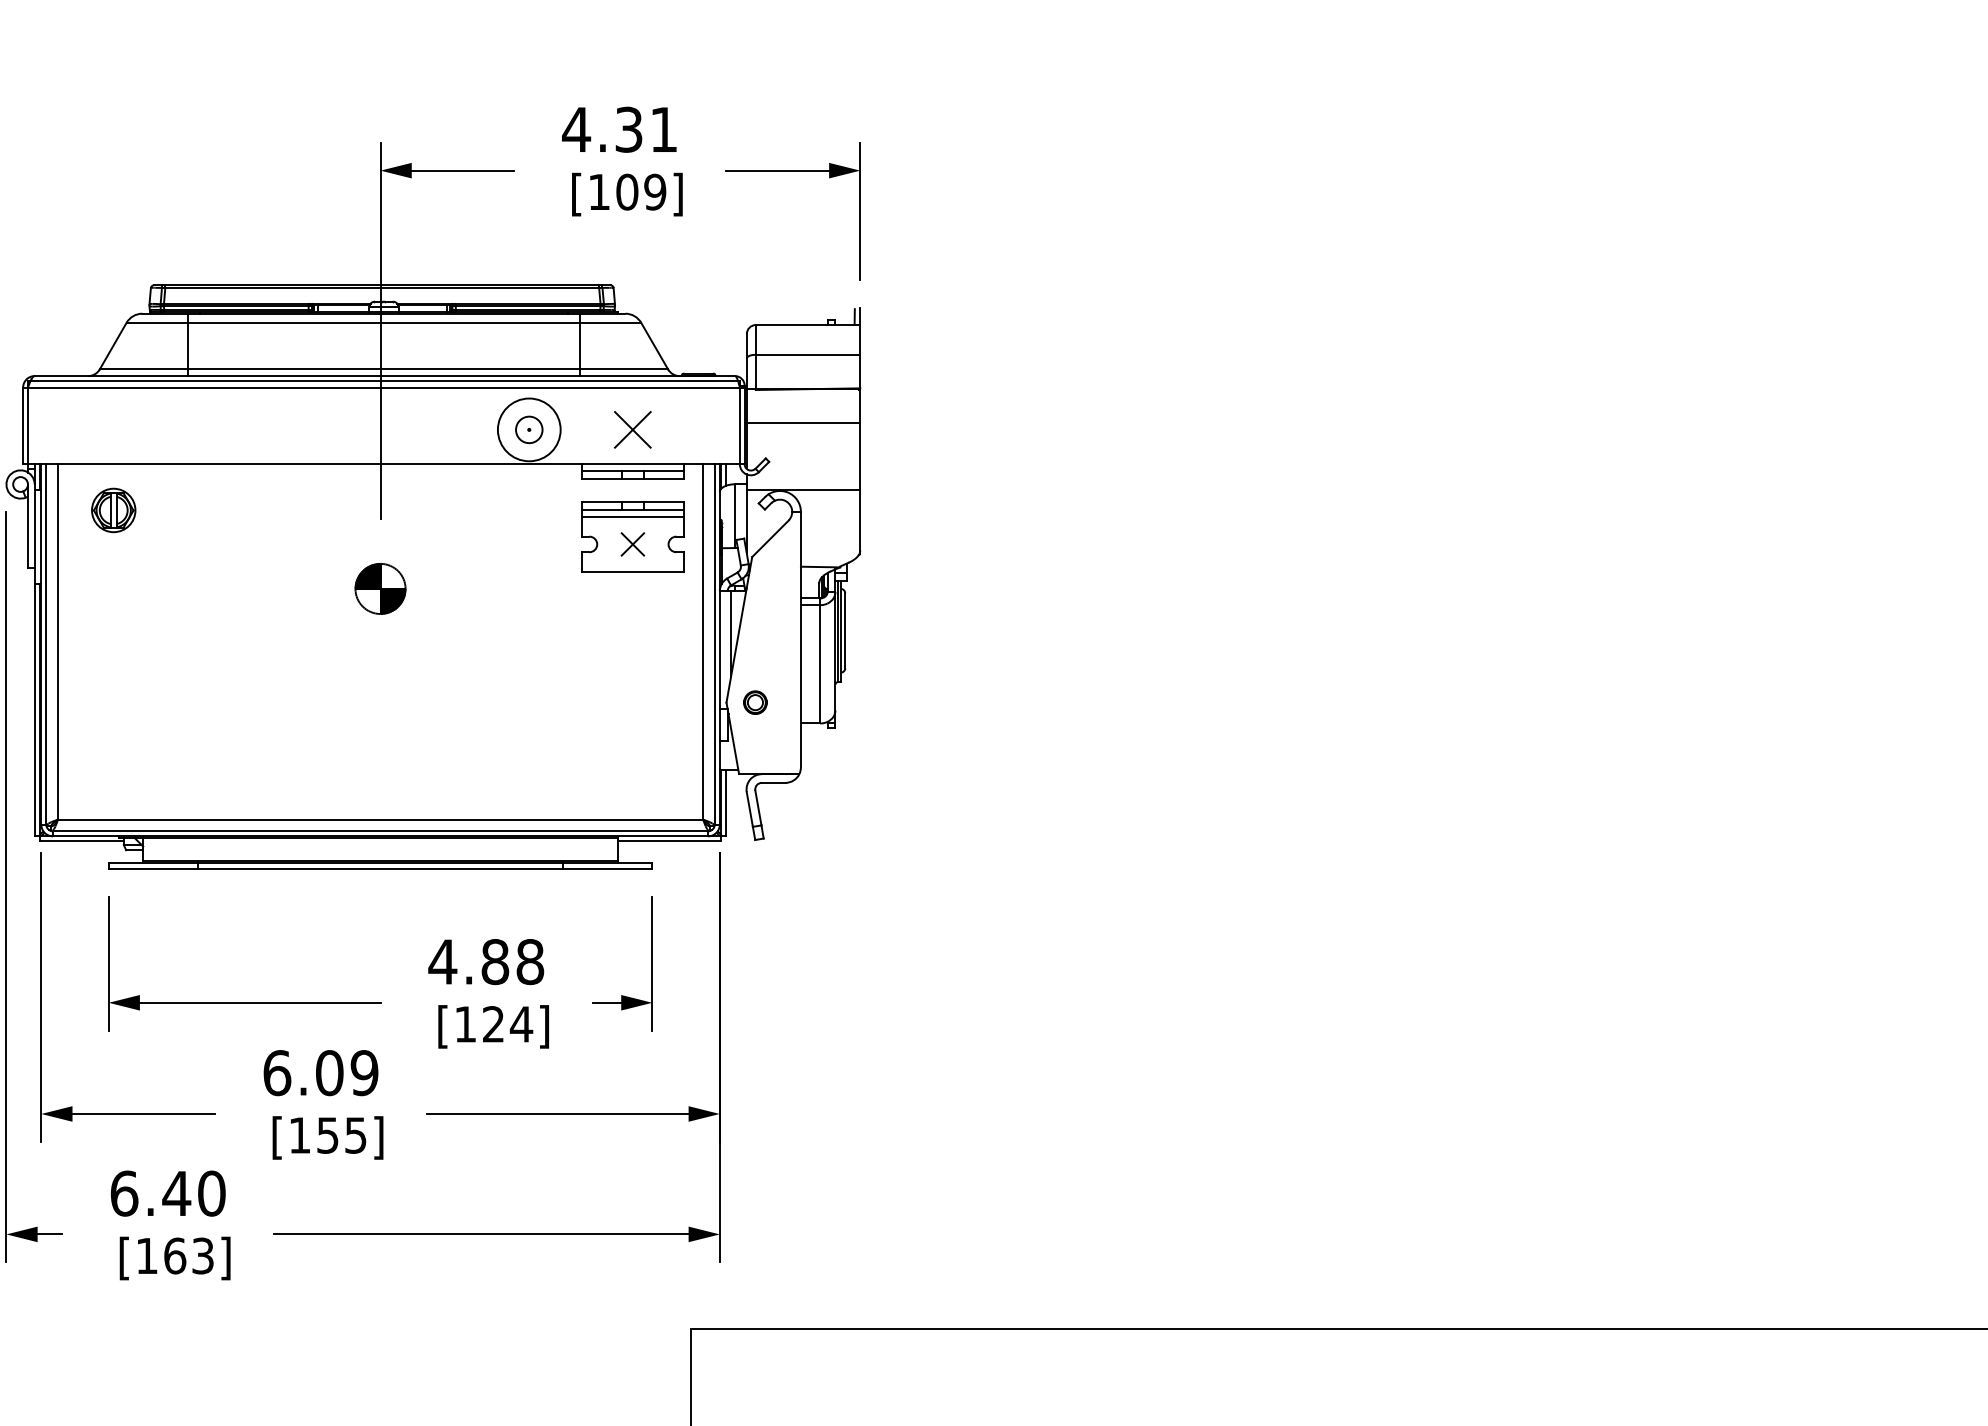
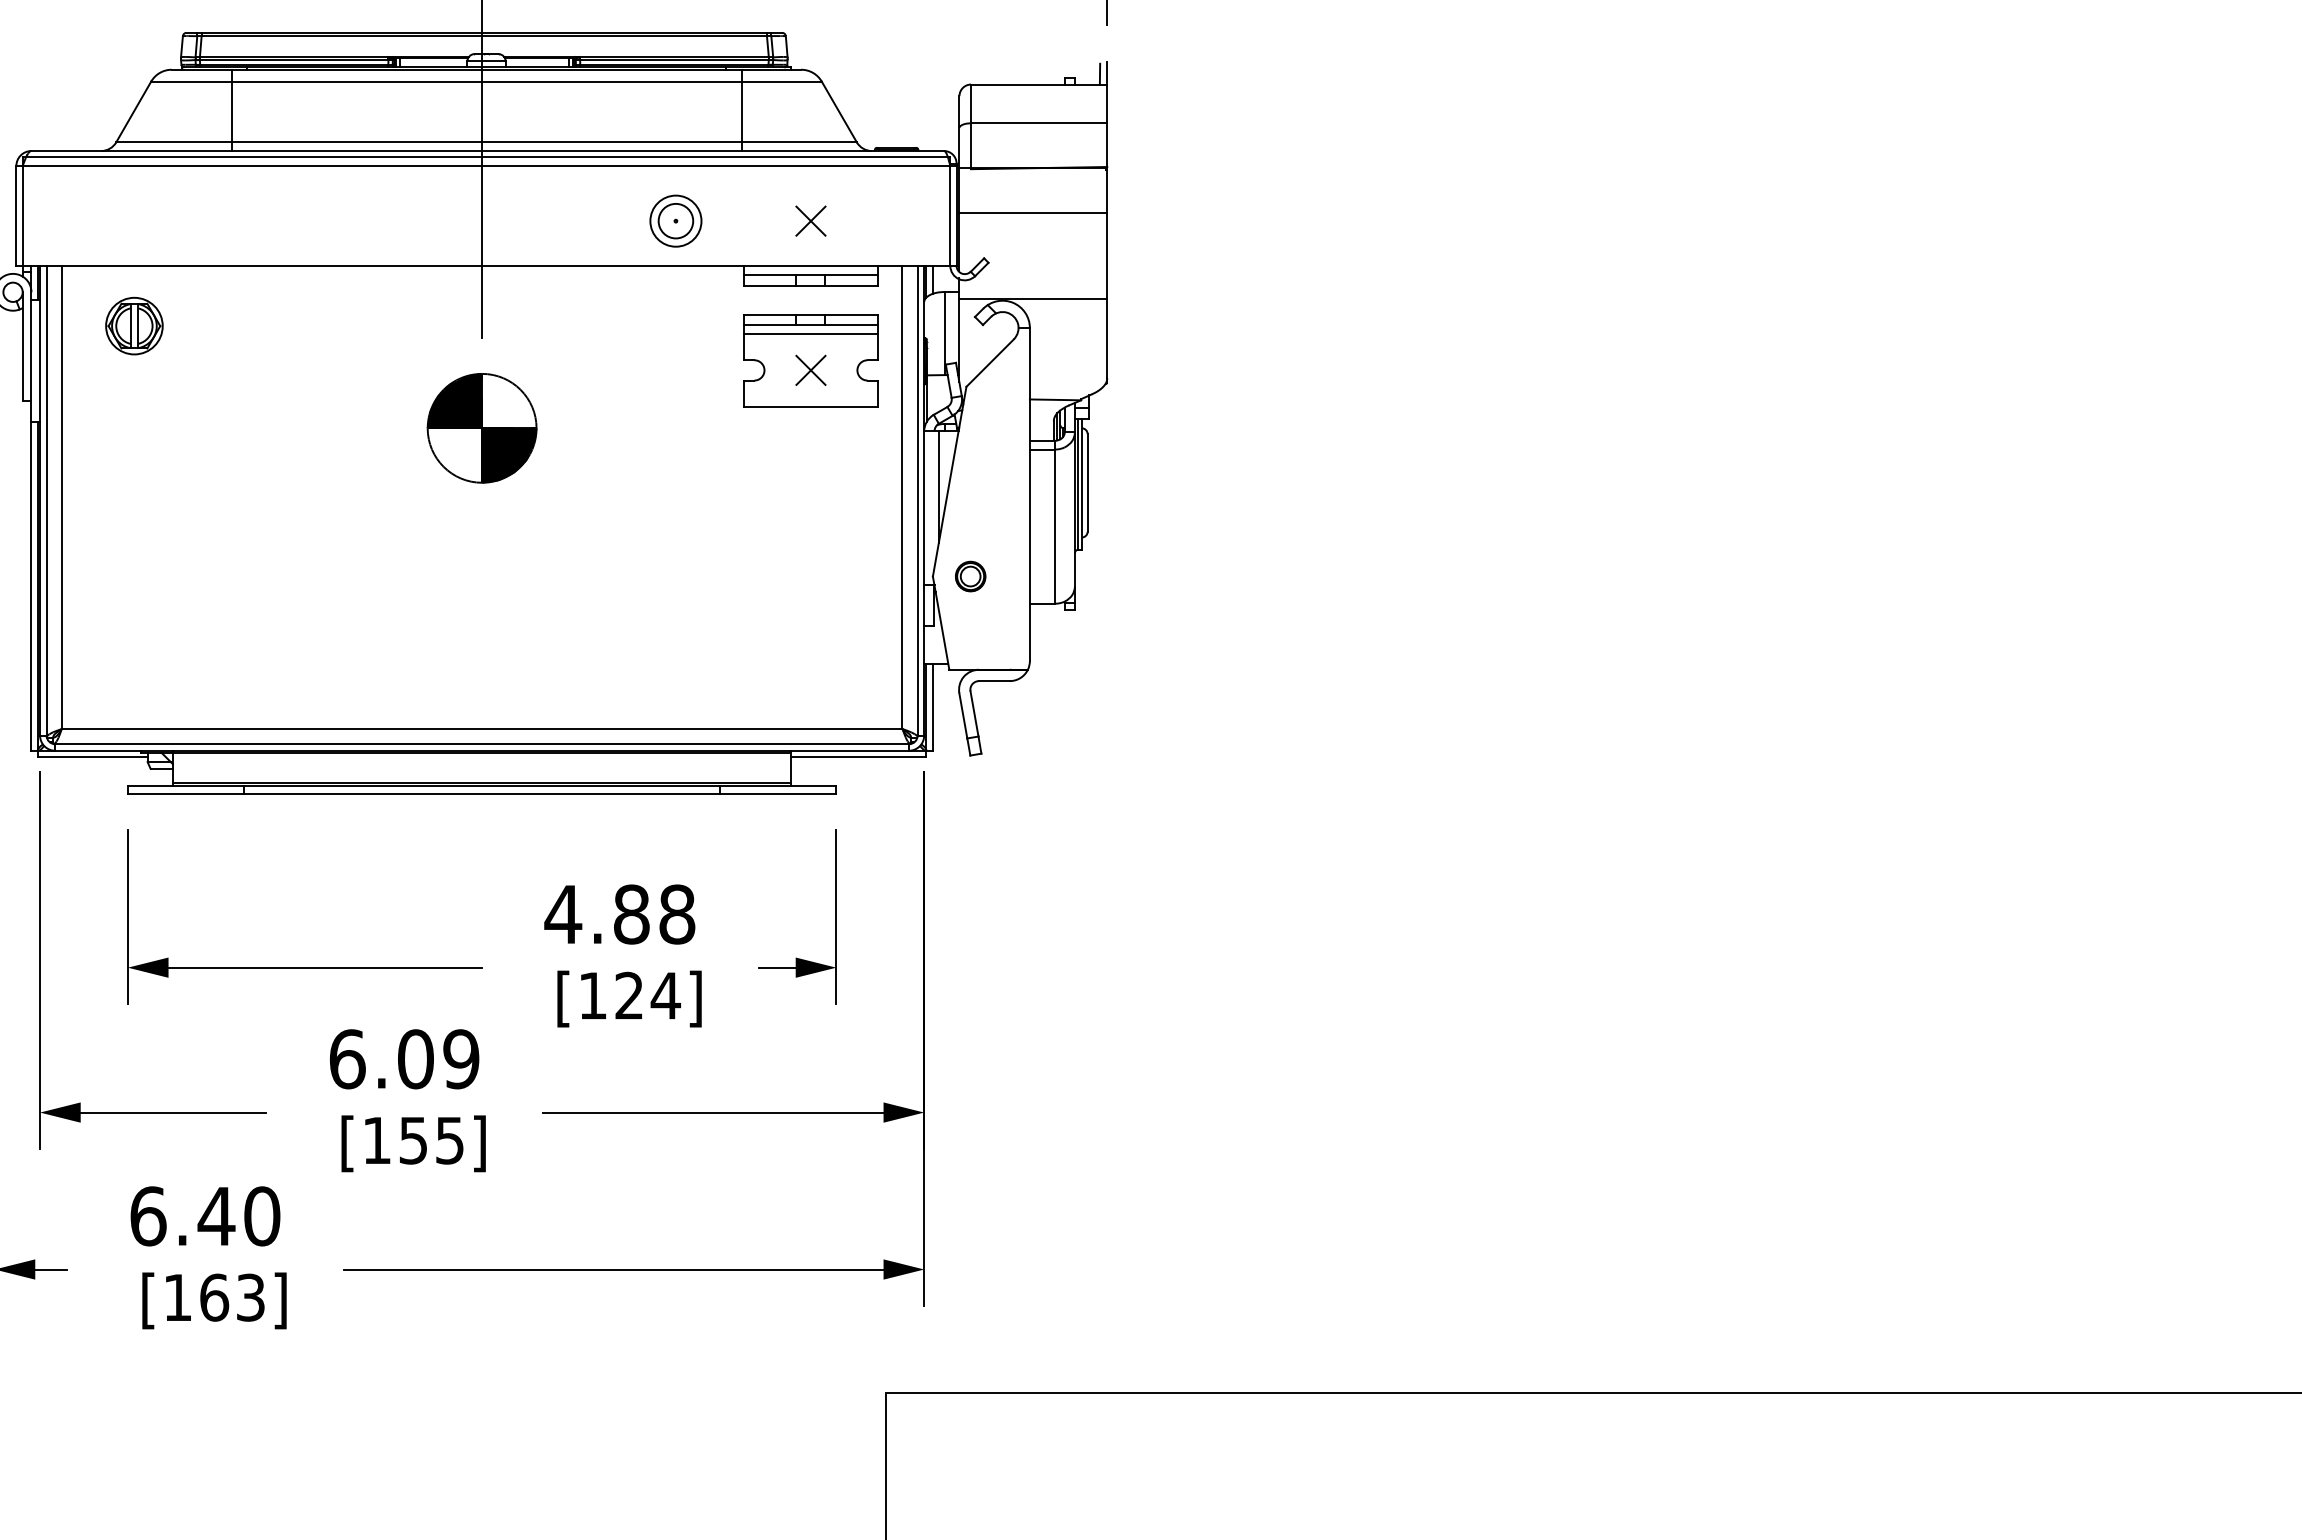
circle: (528, 429) -> (674, 220), size x0.62
part: (632, 429) -> (810, 220), size x0.62
part: (380, 588) -> (482, 427), size x1.67

